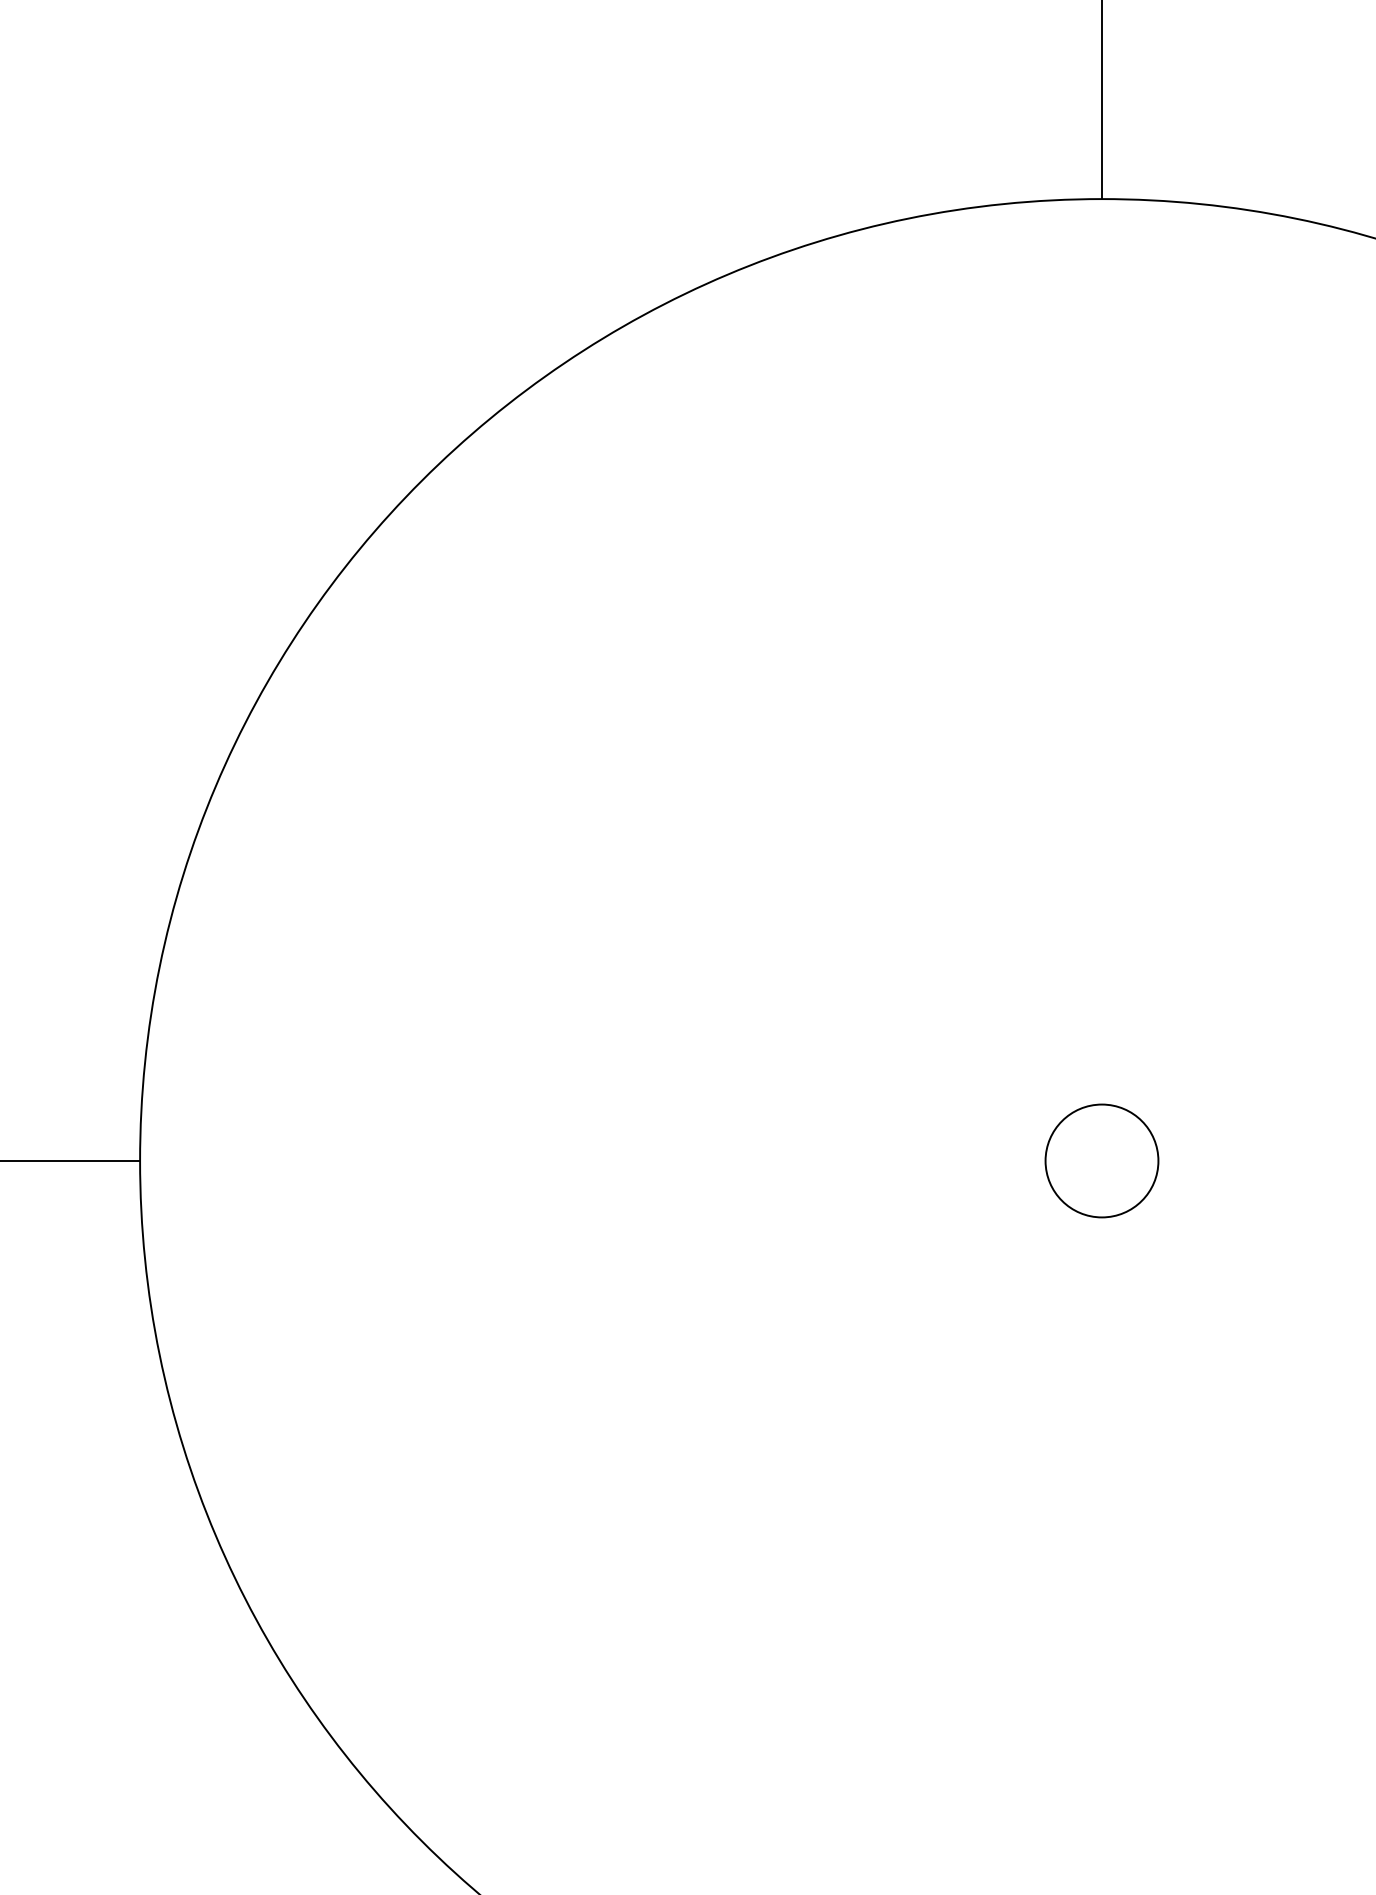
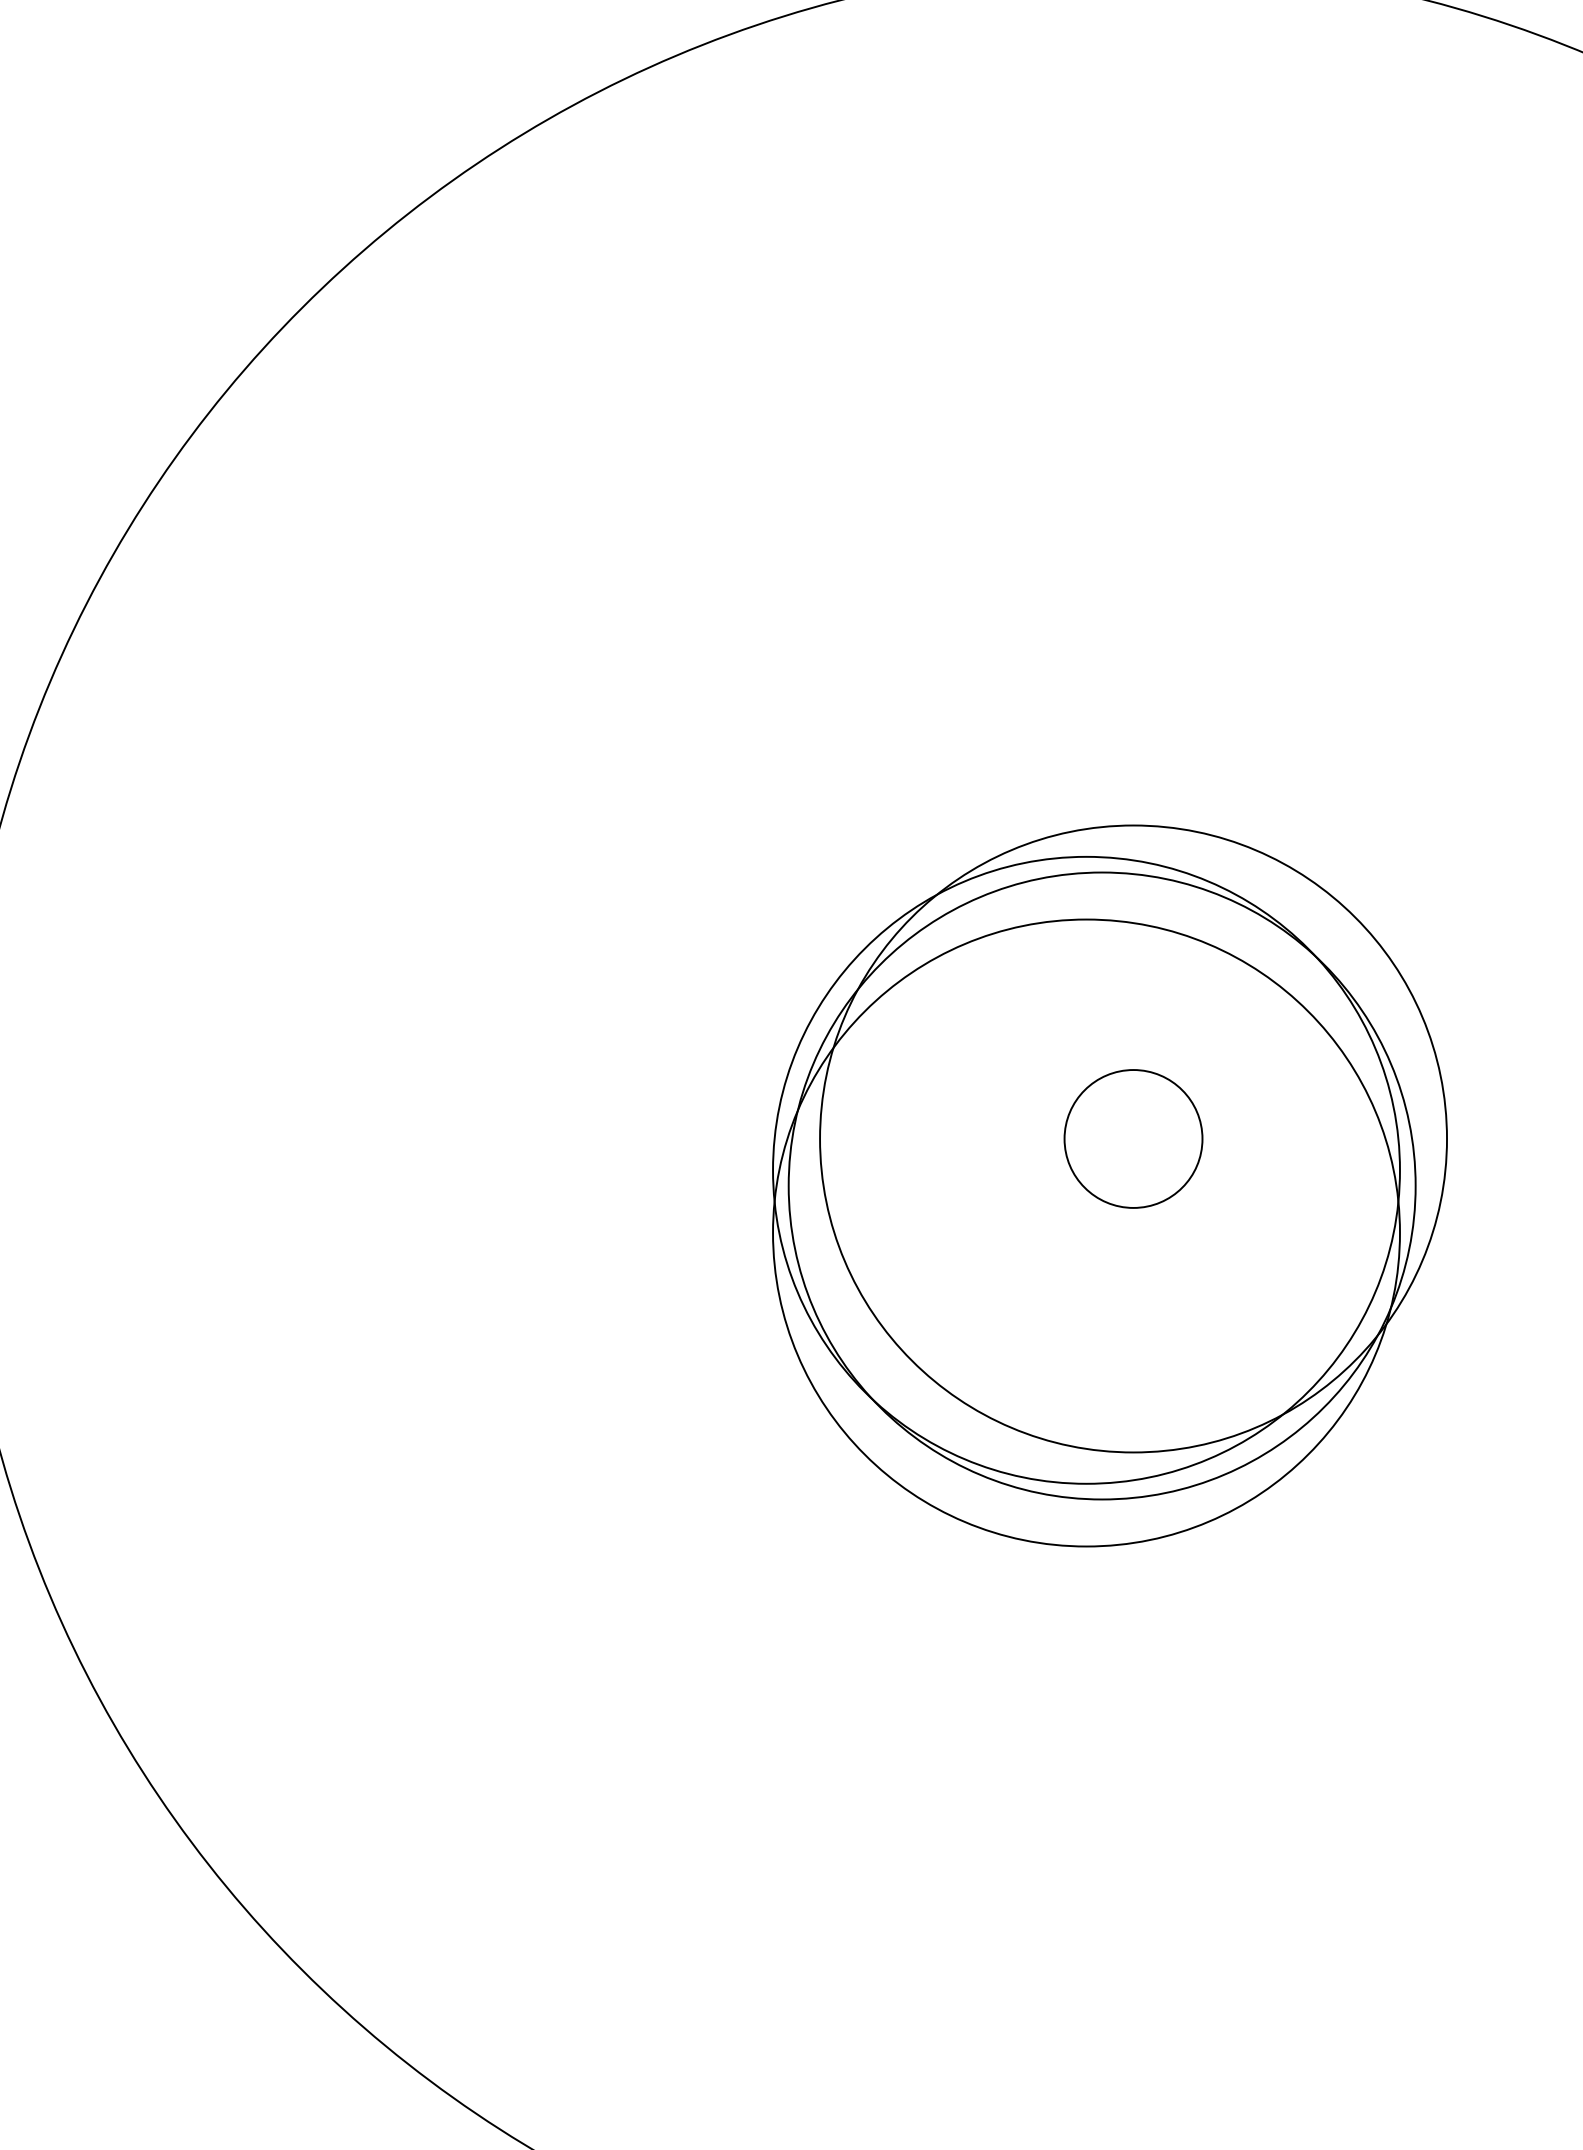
part: (1082, 1199) -> (1109, 1186), added

